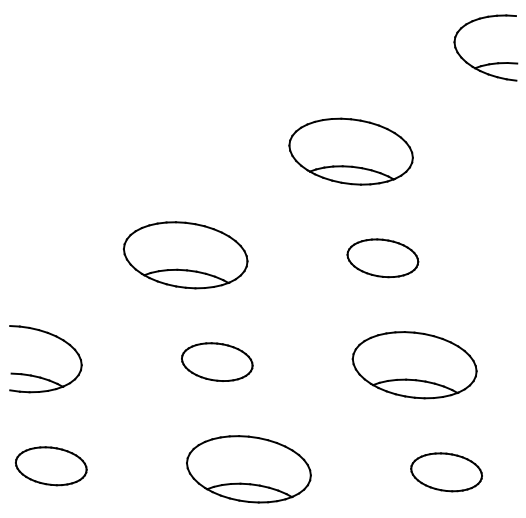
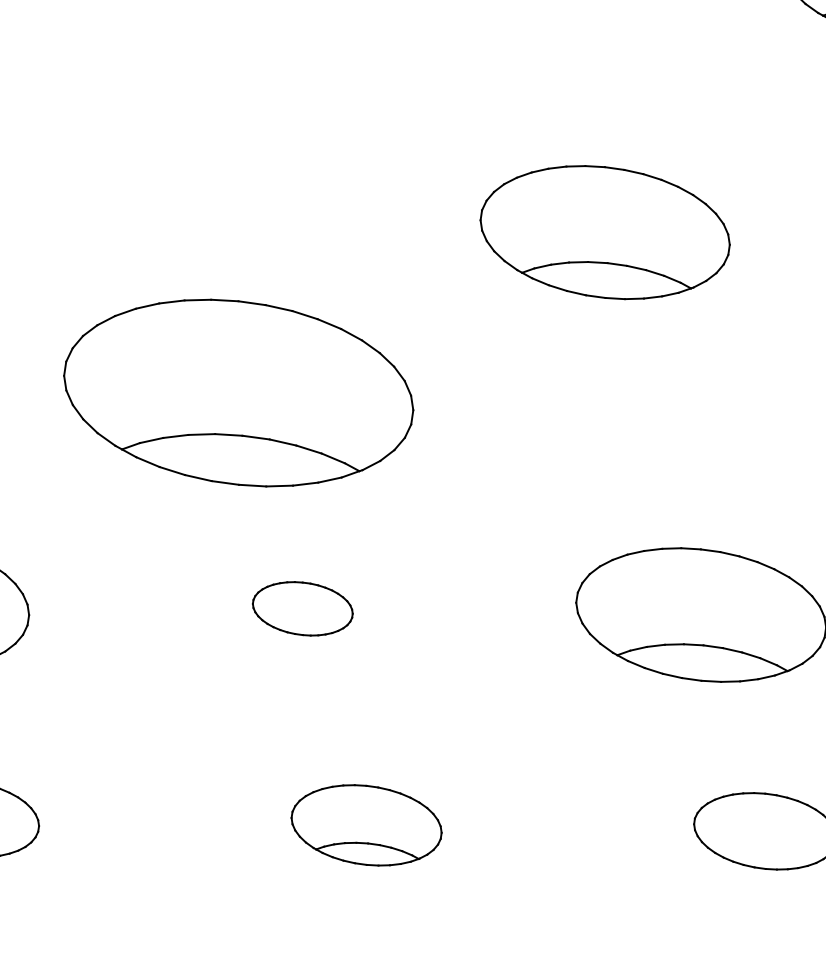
part: (350, 151) -> (603, 232), moved
part: (185, 255) -> (238, 393), size x1.4
part: (382, 258) -> (636, 399), removed
part: (217, 361) -> (303, 607), size x0.7
part: (248, 469) -> (365, 825), size x0.6

